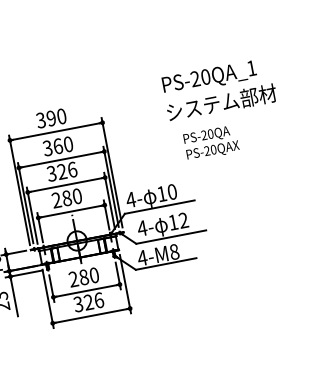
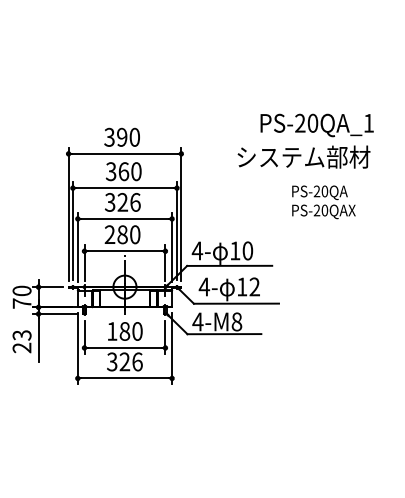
text: (221, 102) -> (303, 156), moved
text: (211, 143) -> (323, 202), moved
text: (73, 279) -> (112, 331), 280 -> 180

